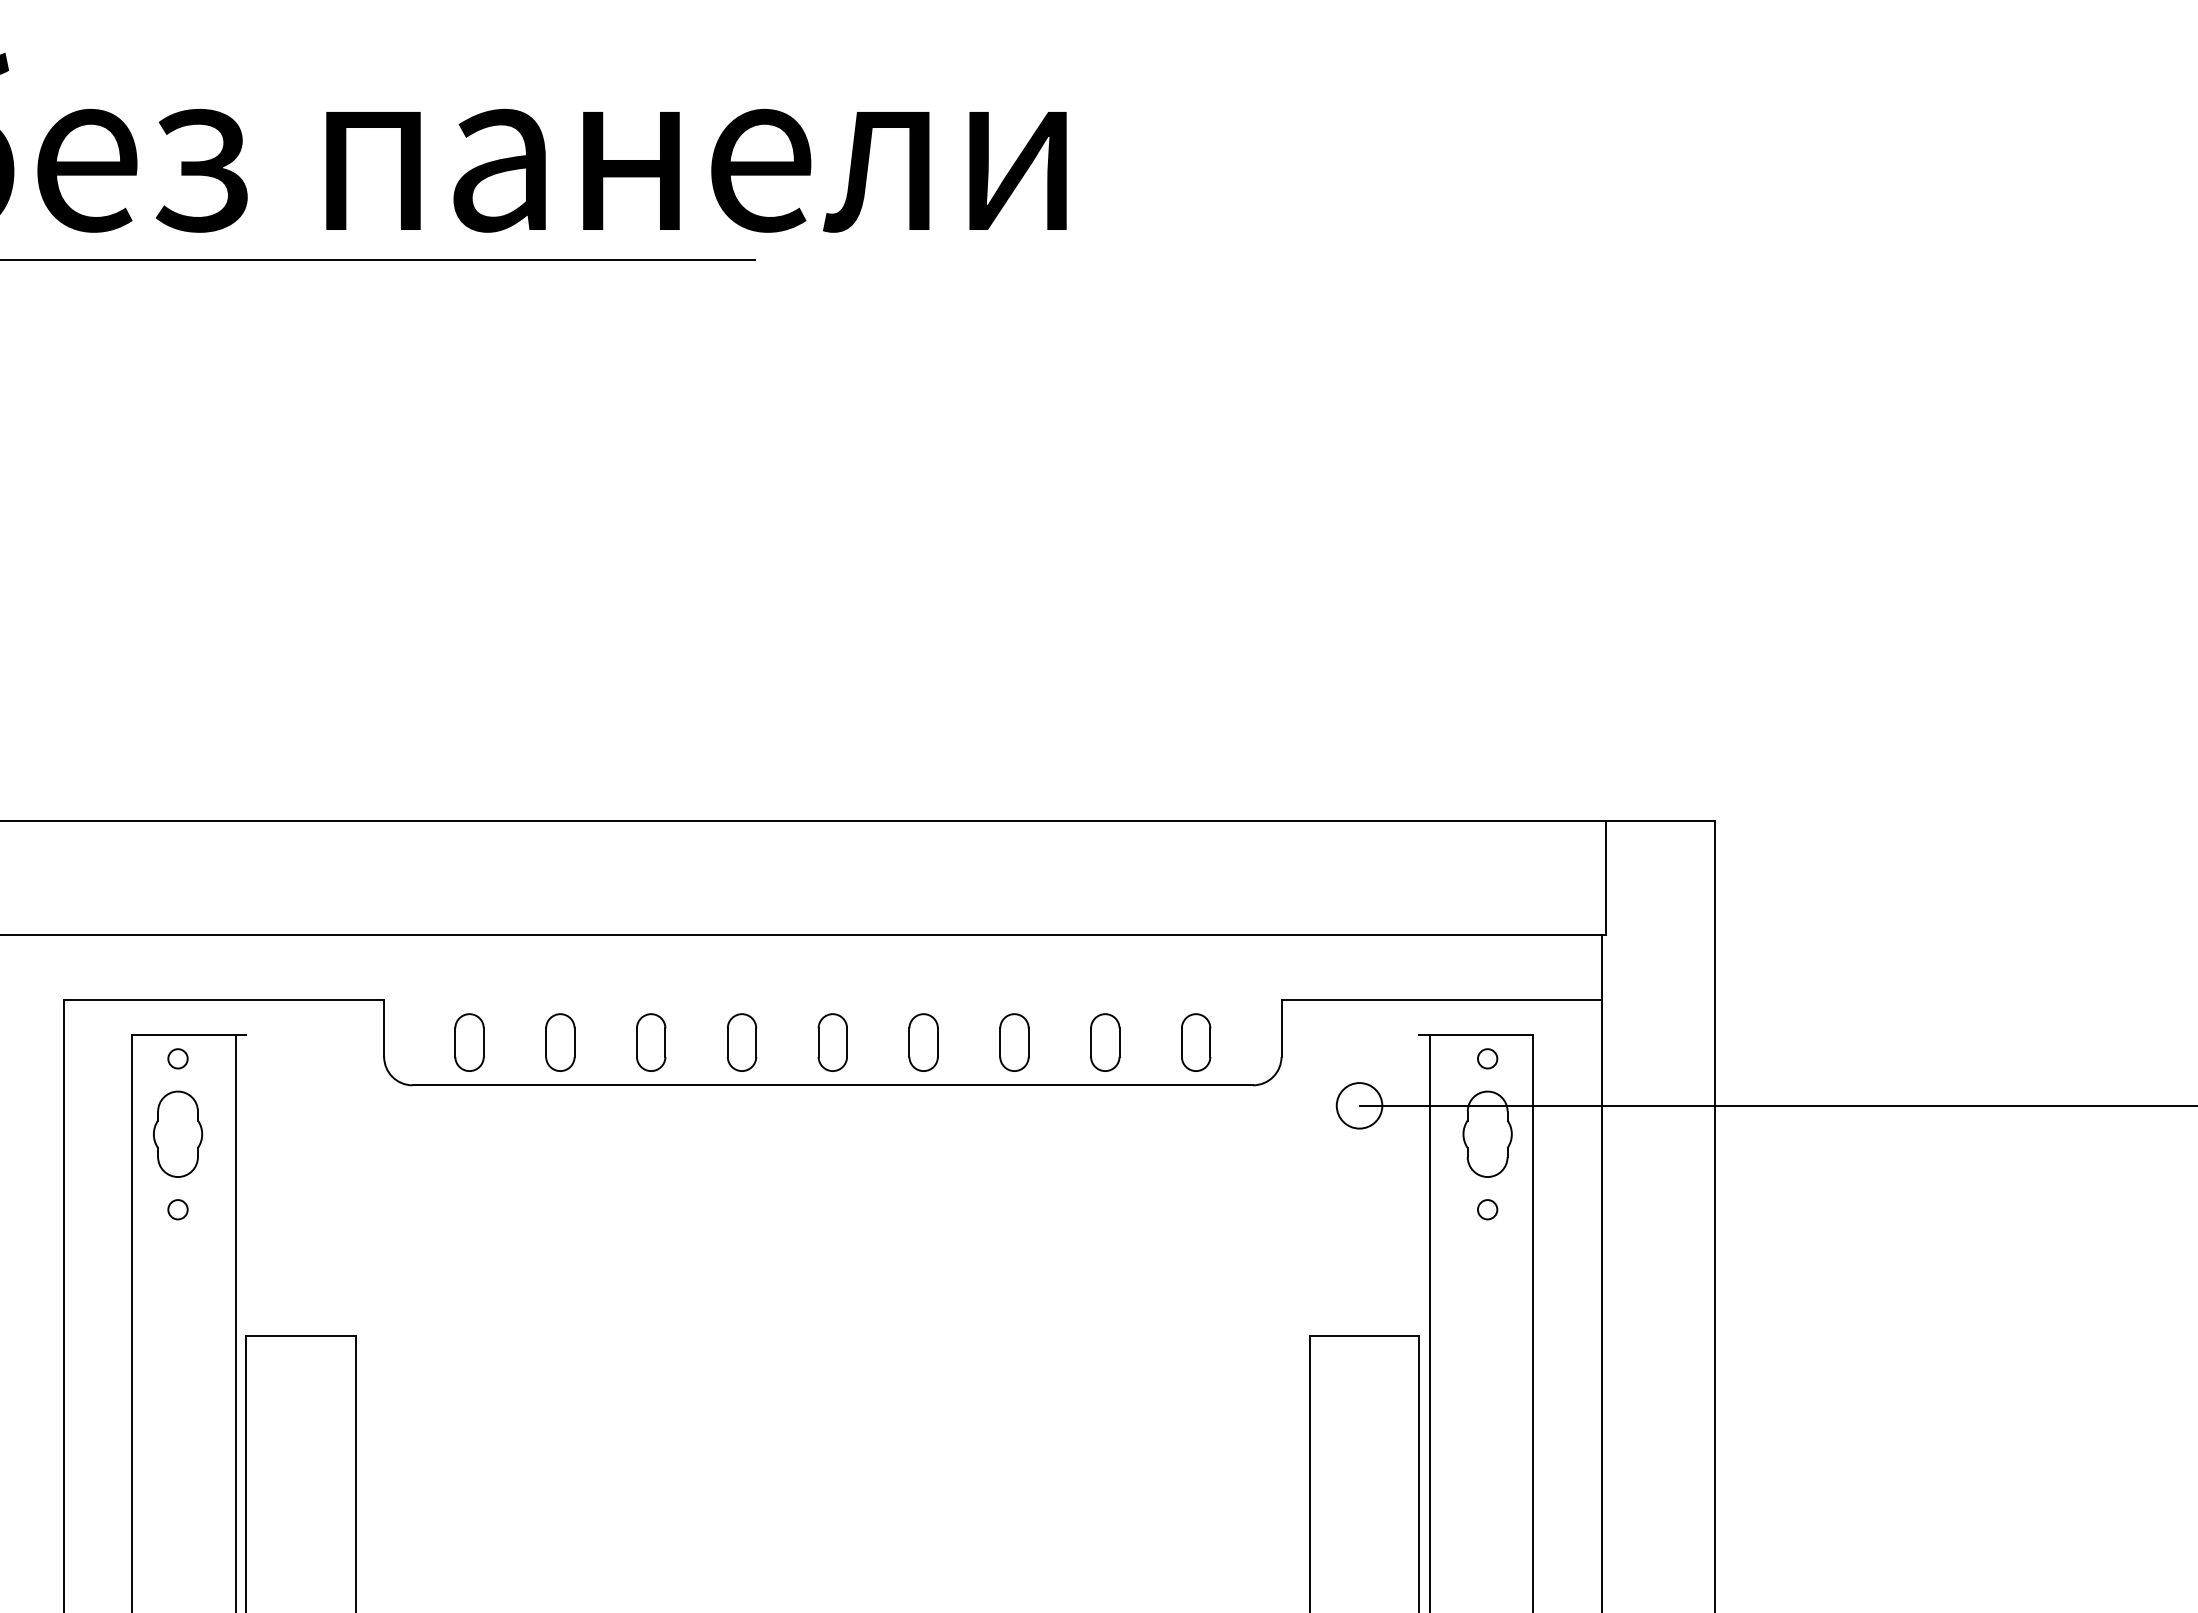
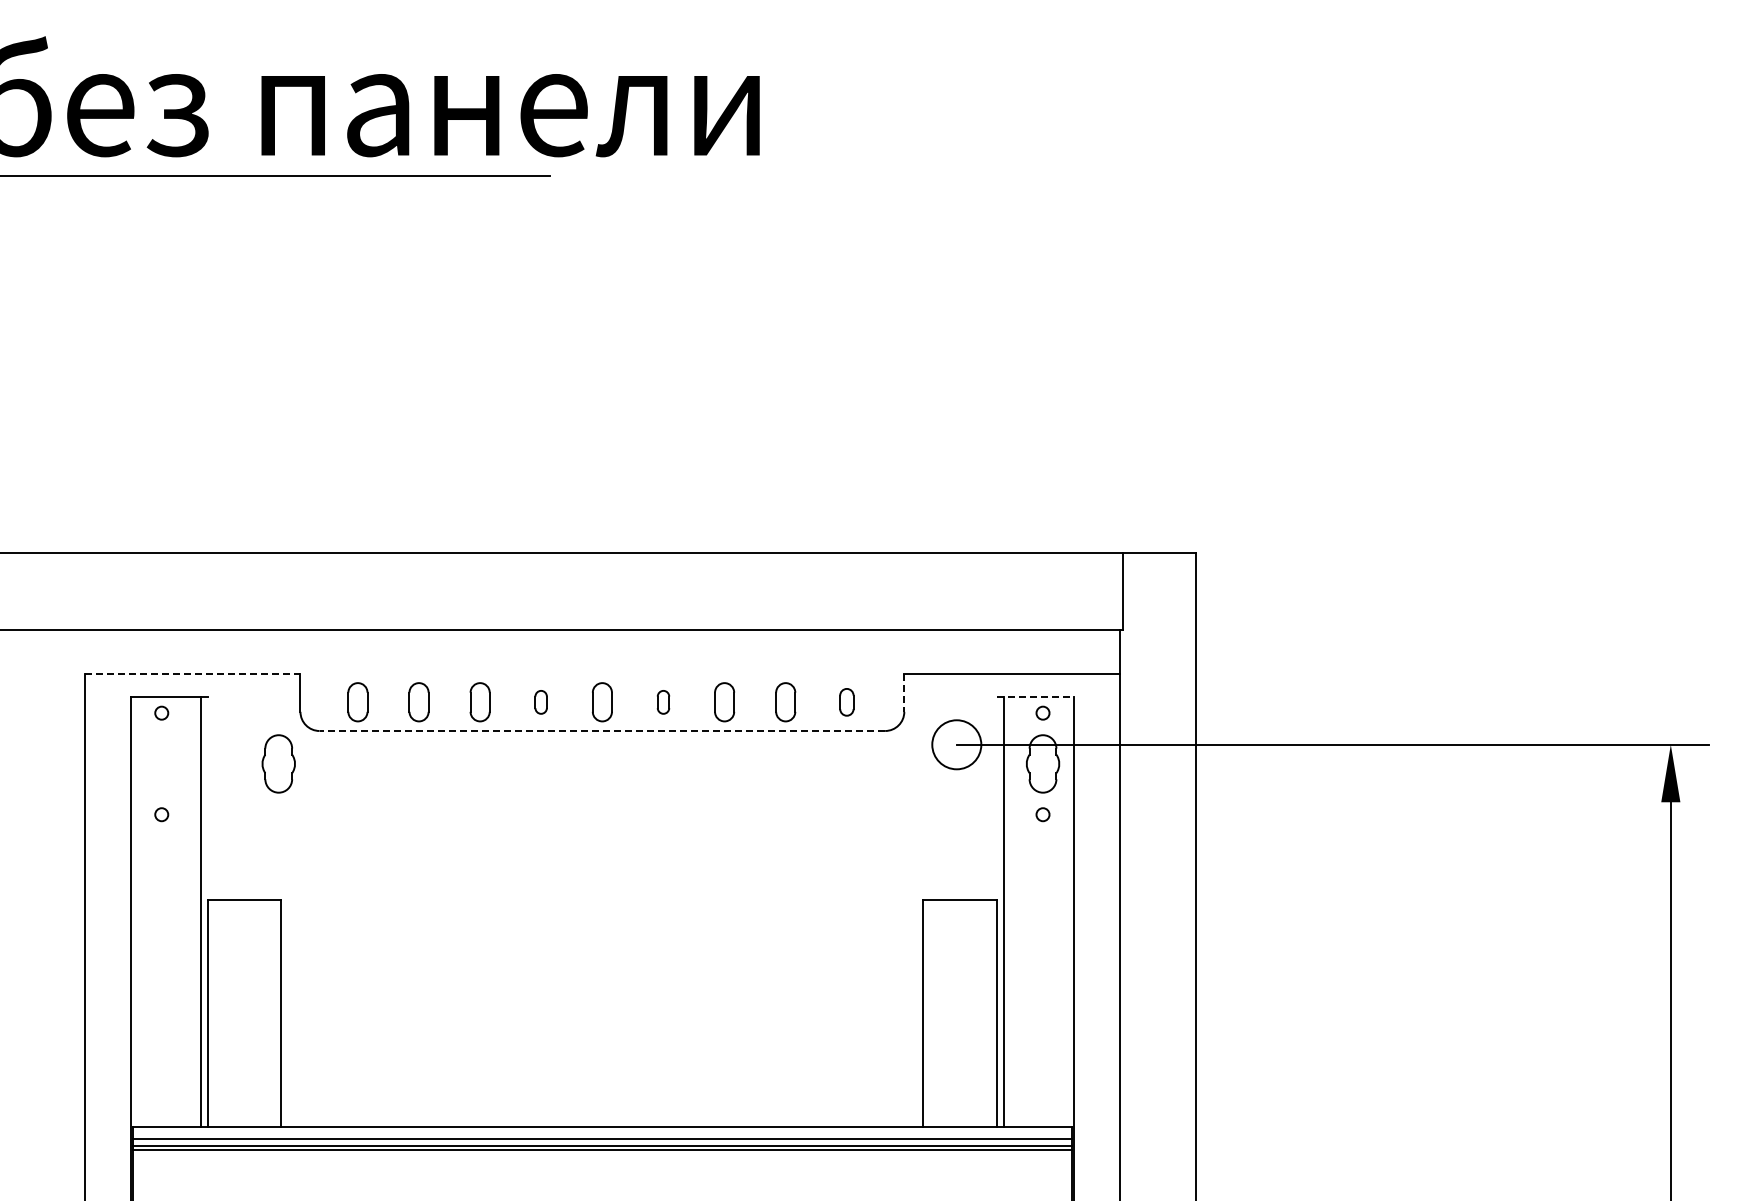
line: (223, 999) -> (192, 673), solid -> dashed
line: (1281, 1029) -> (904, 693), solid -> dashed
line: (1476, 1034) -> (1035, 696), solid -> dashed
part: (740, 1042) -> (540, 702), size x0.6
part: (923, 1042) -> (663, 702), size x0.6
part: (1195, 1042) -> (846, 702), size x0.7
line: (833, 1086) -> (602, 731), solid -> dashed
circle: (1359, 1105) -> (956, 744), size x1.6
part: (177, 1133) -> (278, 763), moved

